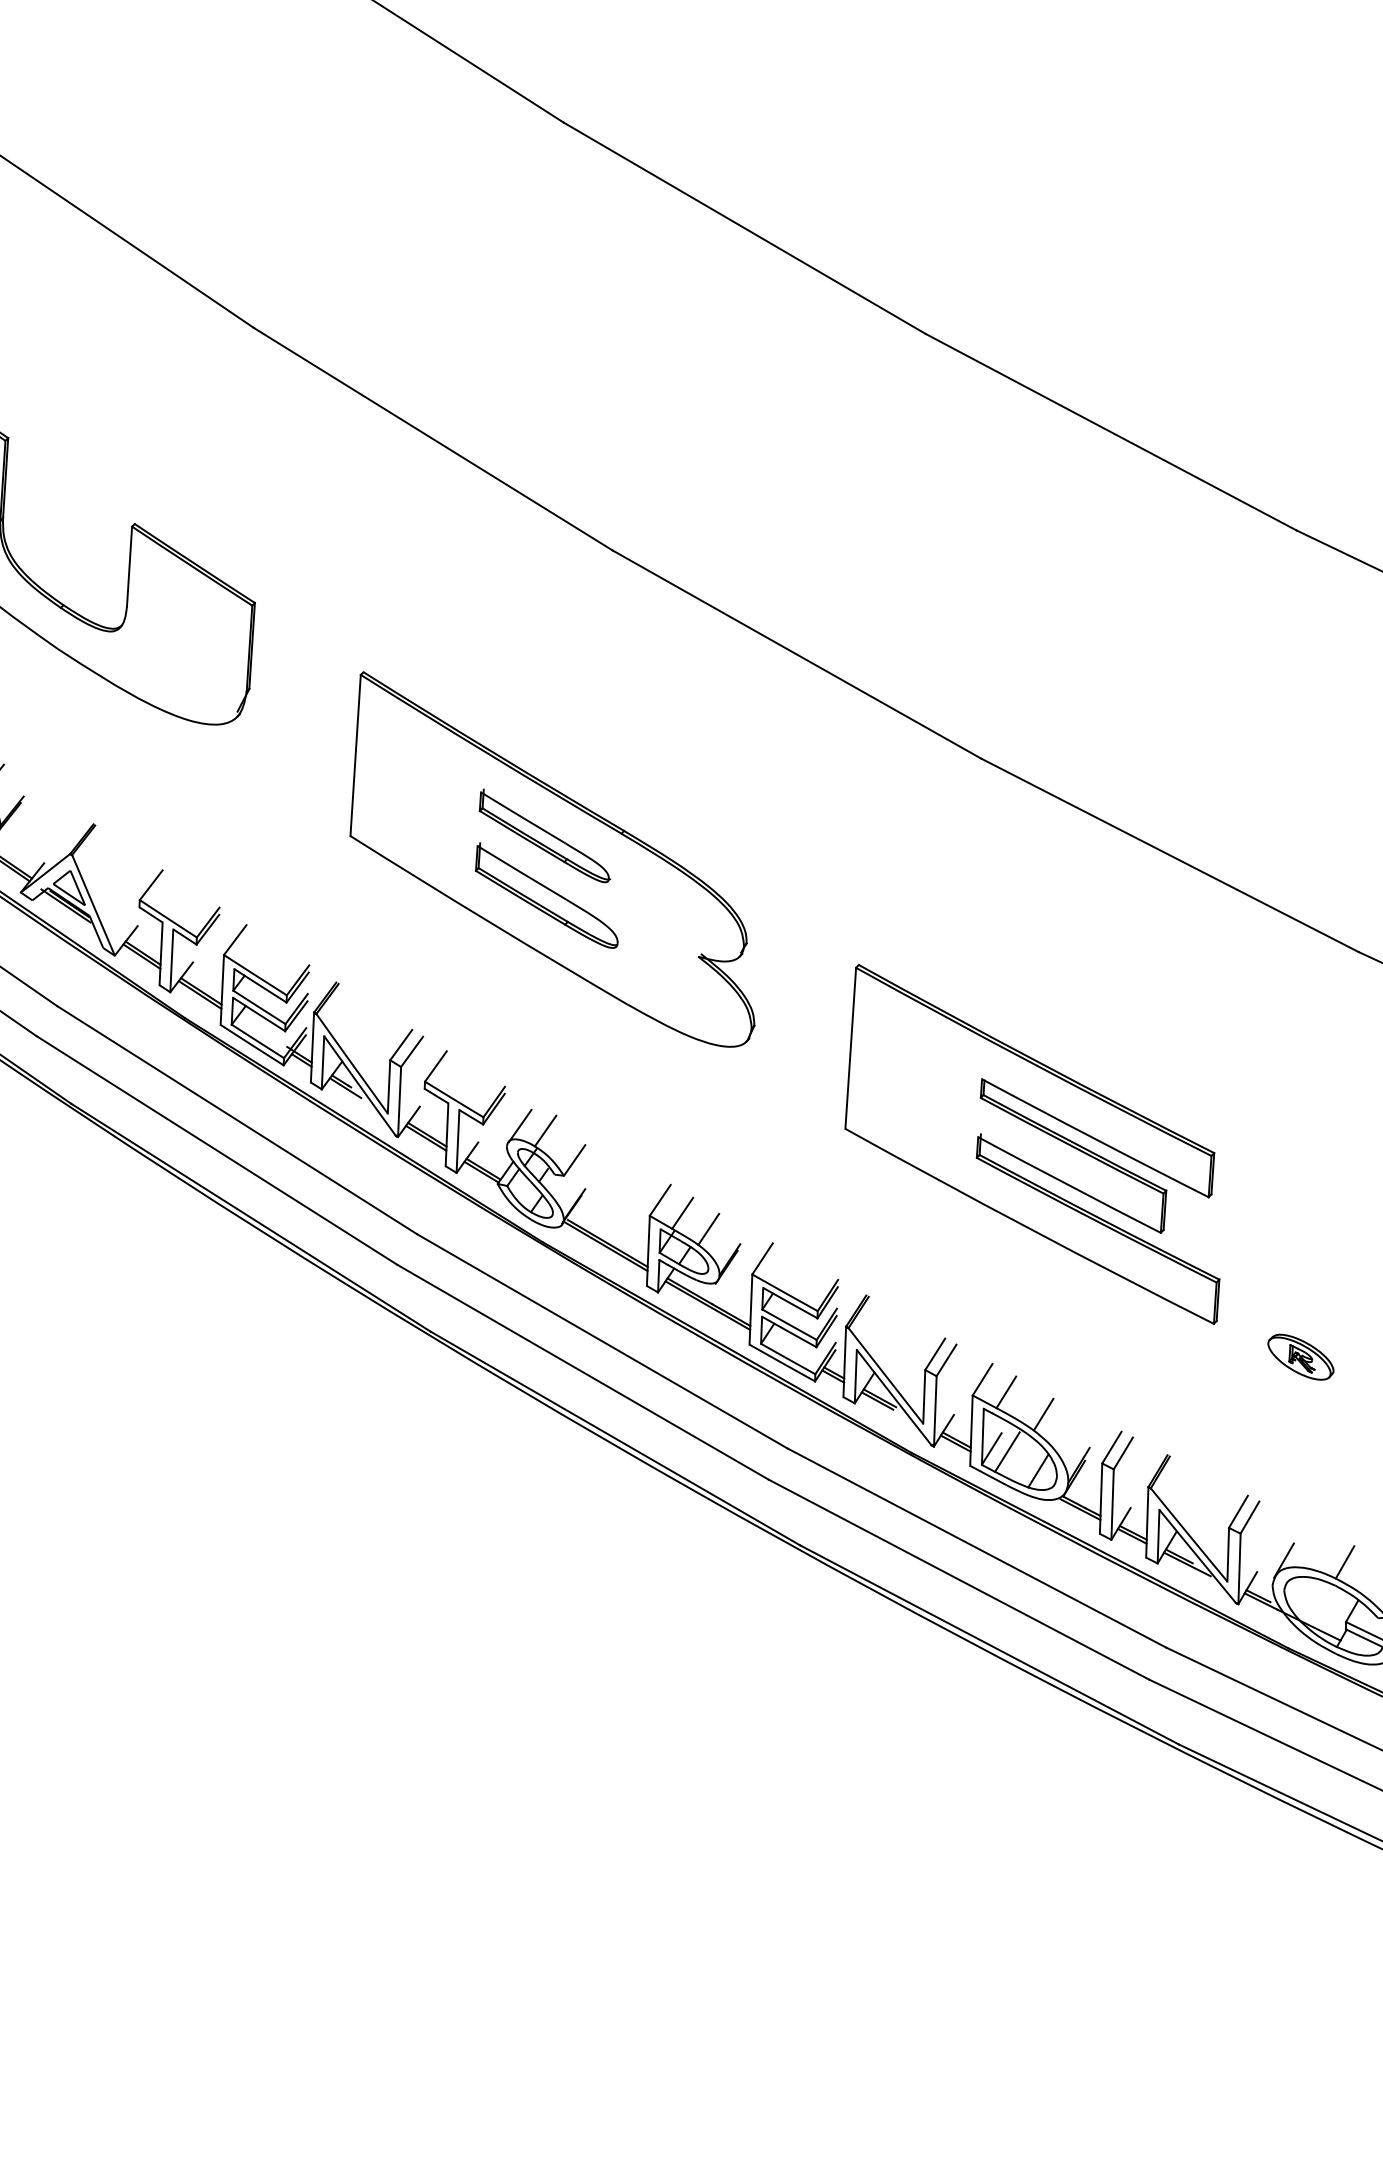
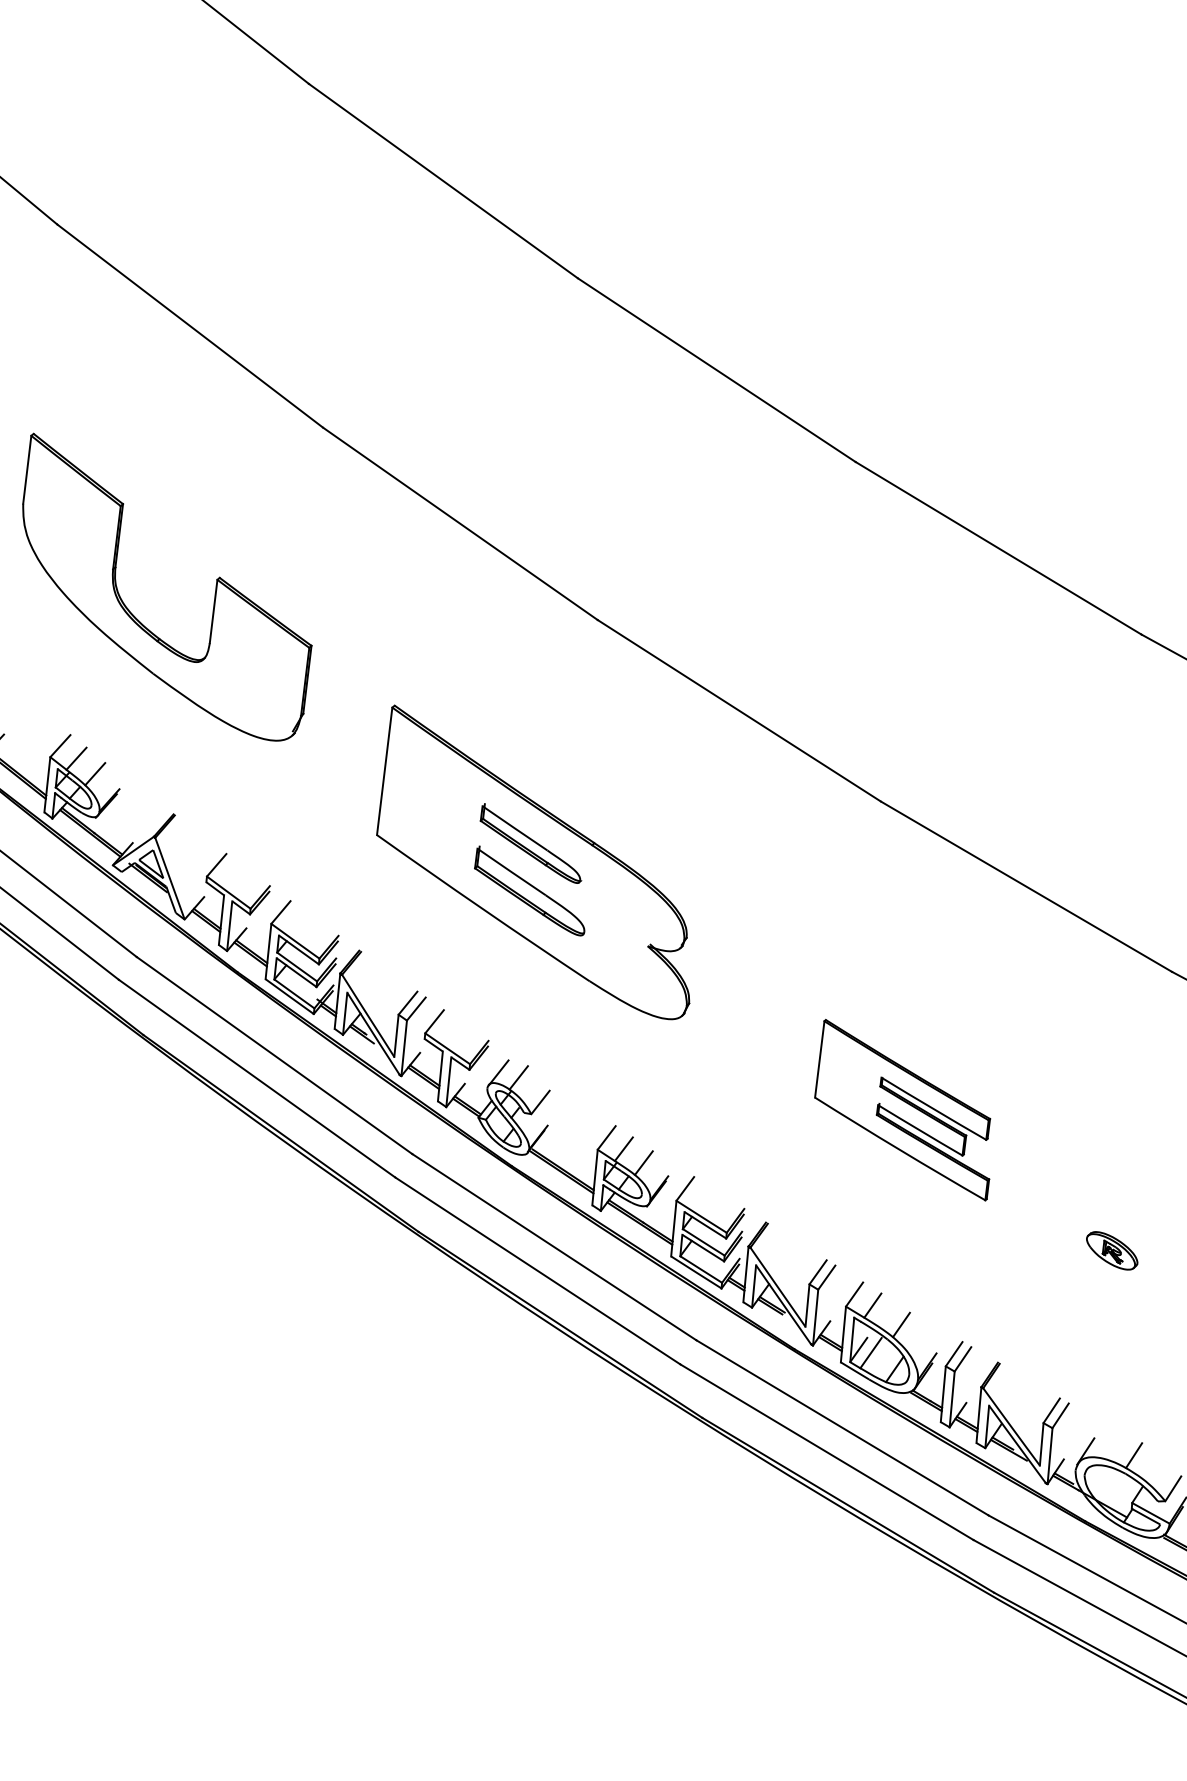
part: (1029, 1143) -> (902, 1109), size x0.6
part: (1301, 1356) -> (1112, 1250), moved

